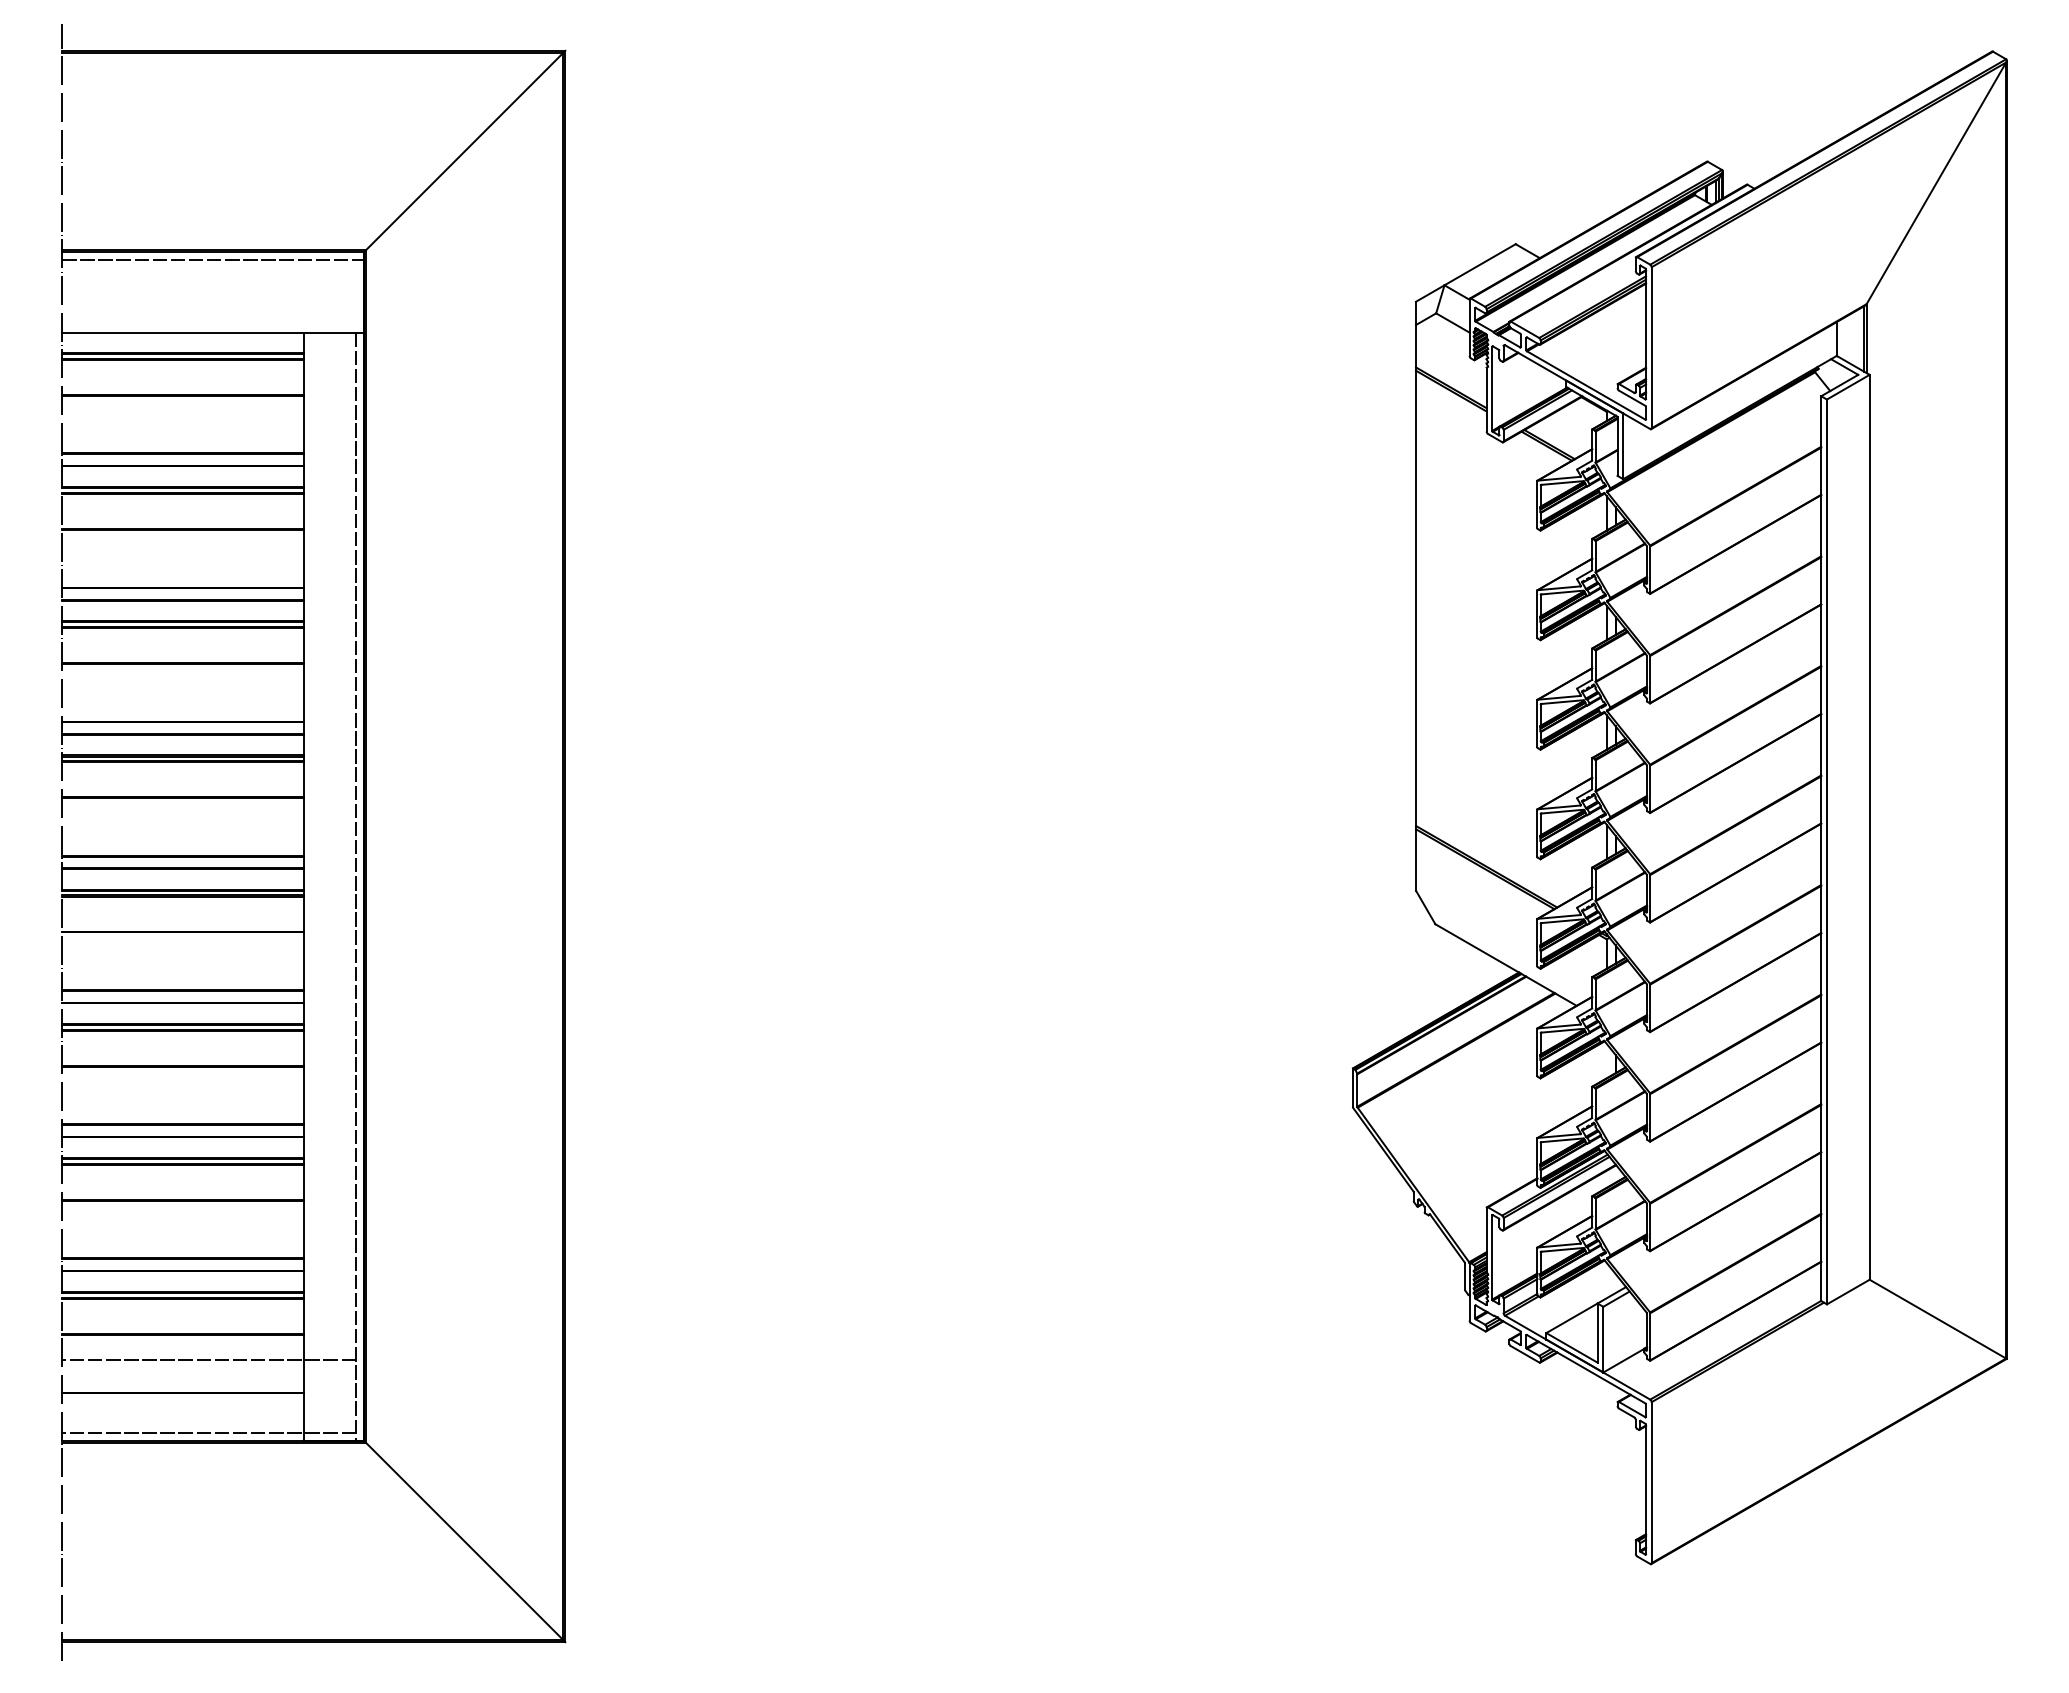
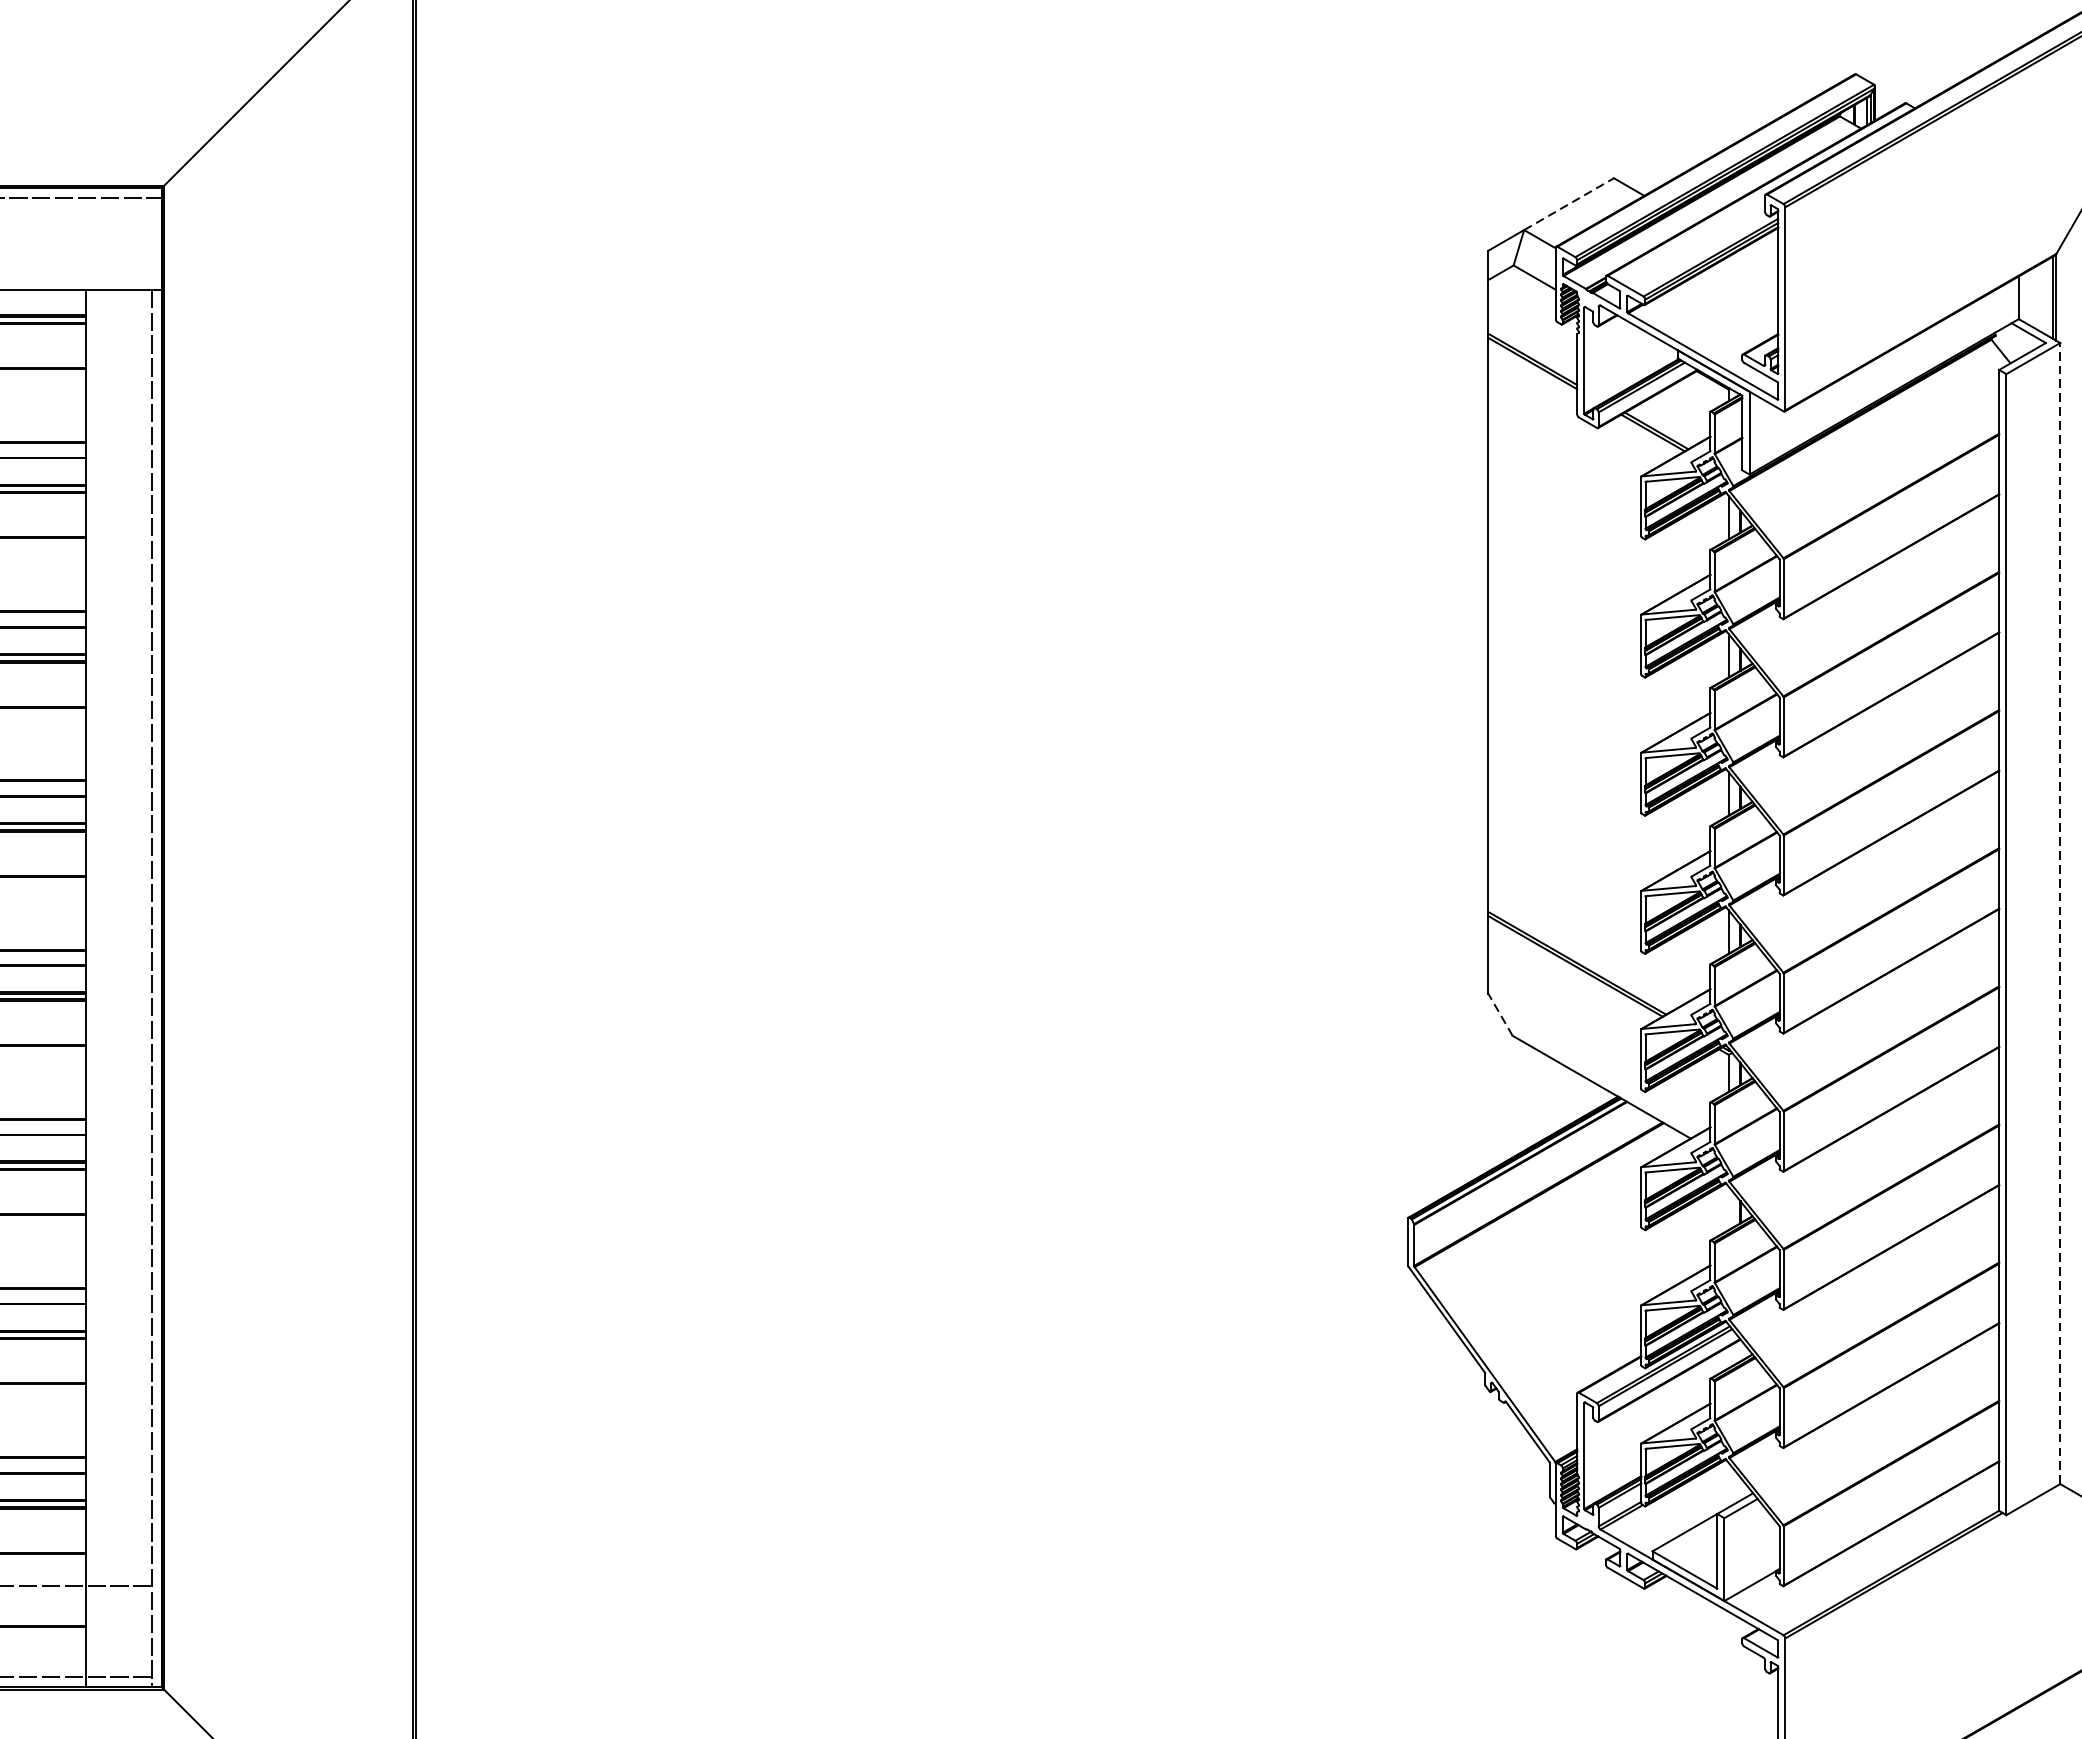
line: (1480, 264) -> (1569, 203), solid -> dashed
line: (1869, 826) -> (2060, 912), solid -> dashed
line: (1425, 907) -> (1500, 1014), solid -> dashed

